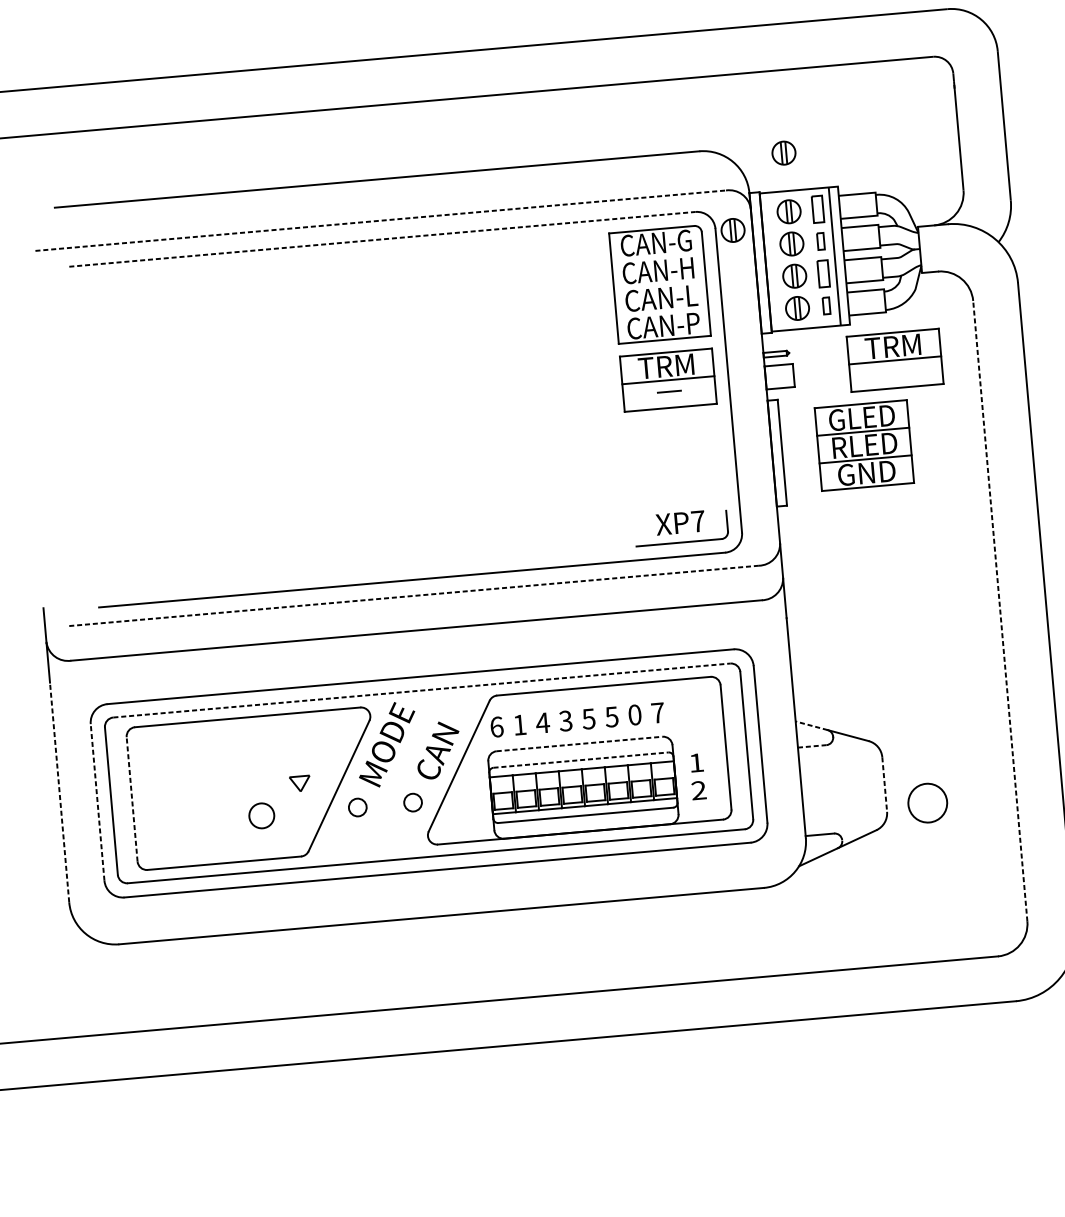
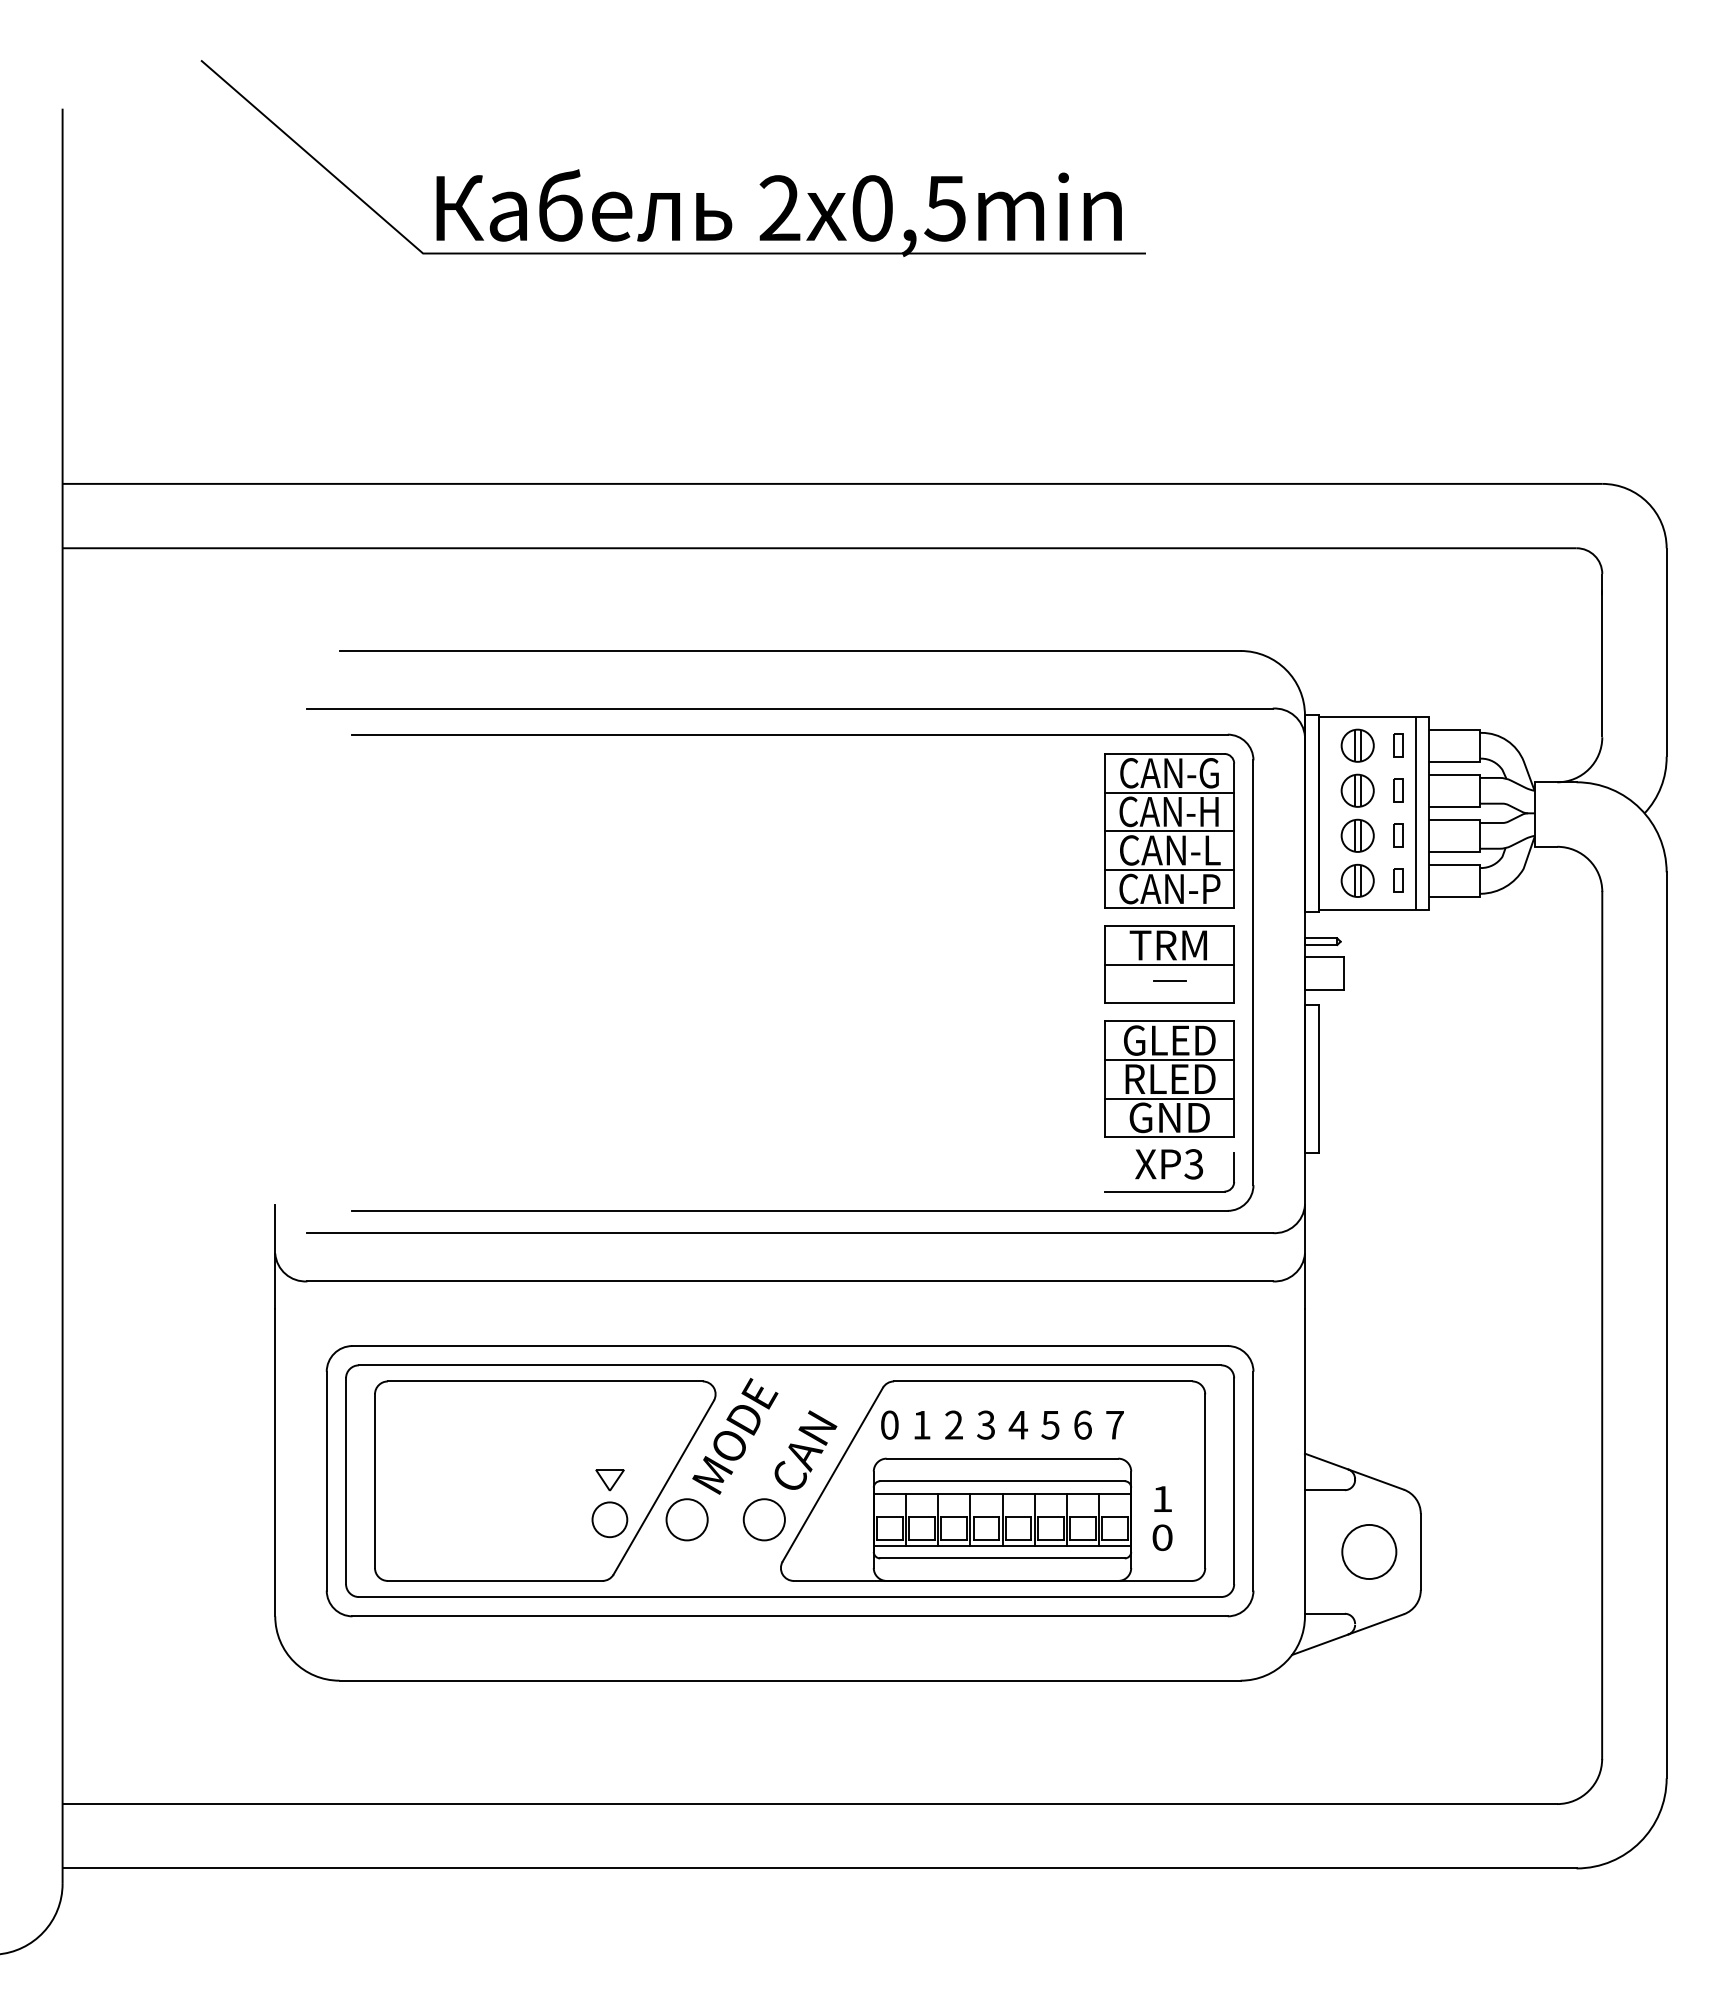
part: (783, 152) -> (1357, 663), removed
part: (818, 209) -> (1398, 745), size x0.62
line: (381, 220) -> (790, 708), dashed -> solid
part: (732, 230) -> (1277, 764), removed
line: (382, 239) -> (790, 734), dashed -> solid
line: (657, 257) -> (1169, 792), added
part: (823, 273) -> (1398, 835), size x0.62
line: (659, 284) -> (1169, 831), added
line: (662, 312) -> (1169, 869), added
part: (894, 360) -> (1486, 964), removed
part: (864, 445) -> (1169, 1078), moved
text: (697, 521) -> (1193, 1164), XP7 -> XP3
line: (413, 596) -> (790, 1233), dashed -> solid
line: (1000, 611) -> (1602, 1325), dashed -> solid
line: (422, 690) -> (790, 1365), dashed -> solid
text: (634, 714) -> (1082, 1424), 0 -> 6
text: (588, 719) -> (1018, 1425), 5 -> 4
text: (542, 722) -> (953, 1424), 4 -> 2
line: (811, 725) -> (1326, 1461), dashed -> solid
text: (496, 726) -> (889, 1424), 6 -> 0
line: (579, 743) -> (1002, 1458), dashed -> solid
line: (811, 746) -> (1324, 1490), dashed -> solid
line: (581, 760) -> (1002, 1481), dashed -> solid
line: (884, 784) -> (1420, 1552), dashed -> solid
text: (699, 790) -> (1162, 1537), 2 -> 0
line: (59, 792) -> (275, 1462), dashed -> solid
line: (132, 799) -> (375, 1481), dashed -> solid
line: (97, 801) -> (326, 1480), dashed -> solid
circle: (412, 802) -> (763, 1519), size x1.67
circle: (927, 802) -> (1369, 1551), moved
circle: (357, 807) -> (686, 1519), size x1.67
circle: (261, 815) -> (609, 1519), moved

